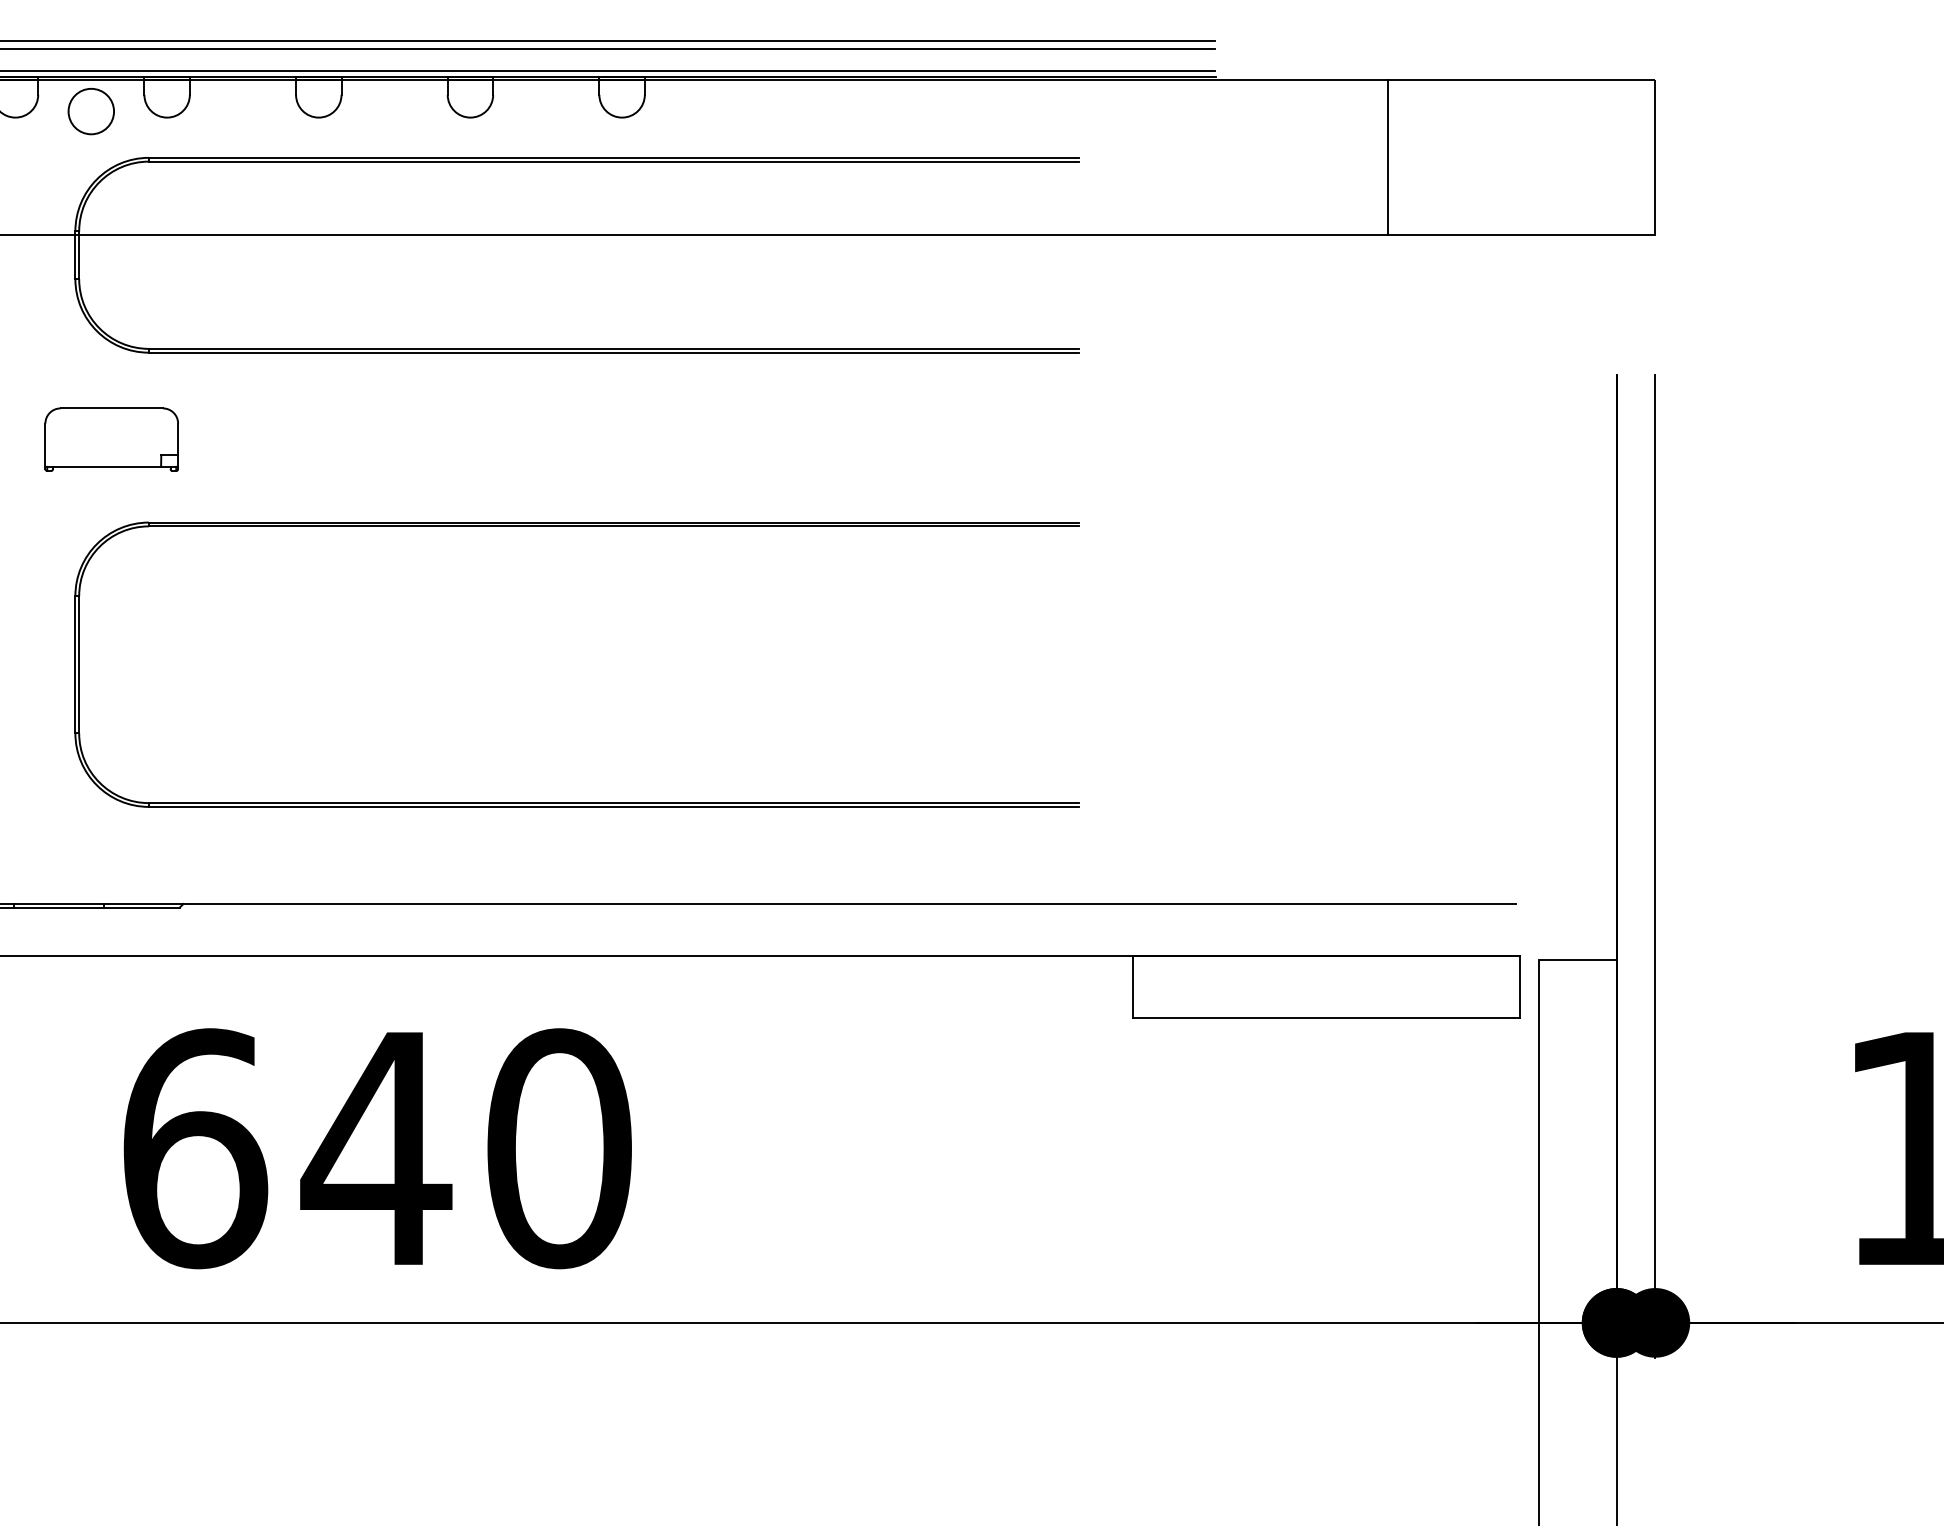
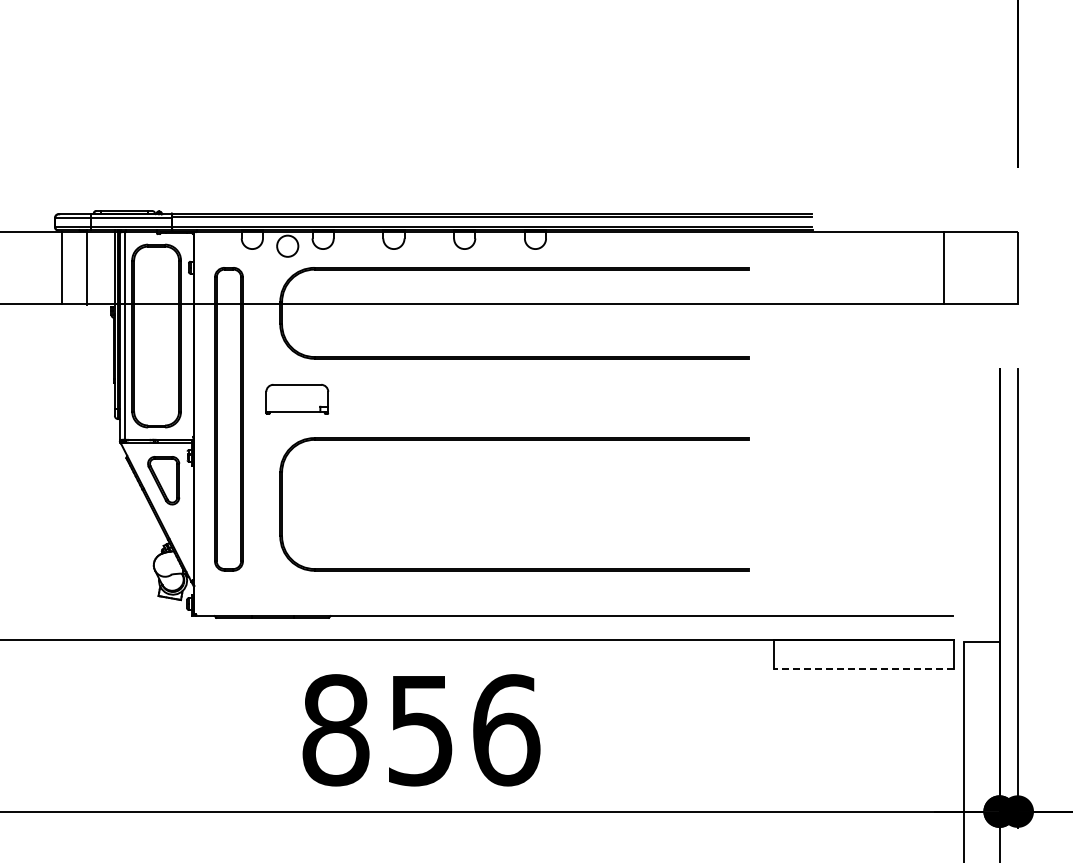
line: (1389, 157) -> (944, 267), moved
line: (1324, 1018) -> (863, 669), solid -> dashed
text: (377, 1149) -> (421, 730), 640 -> 856

